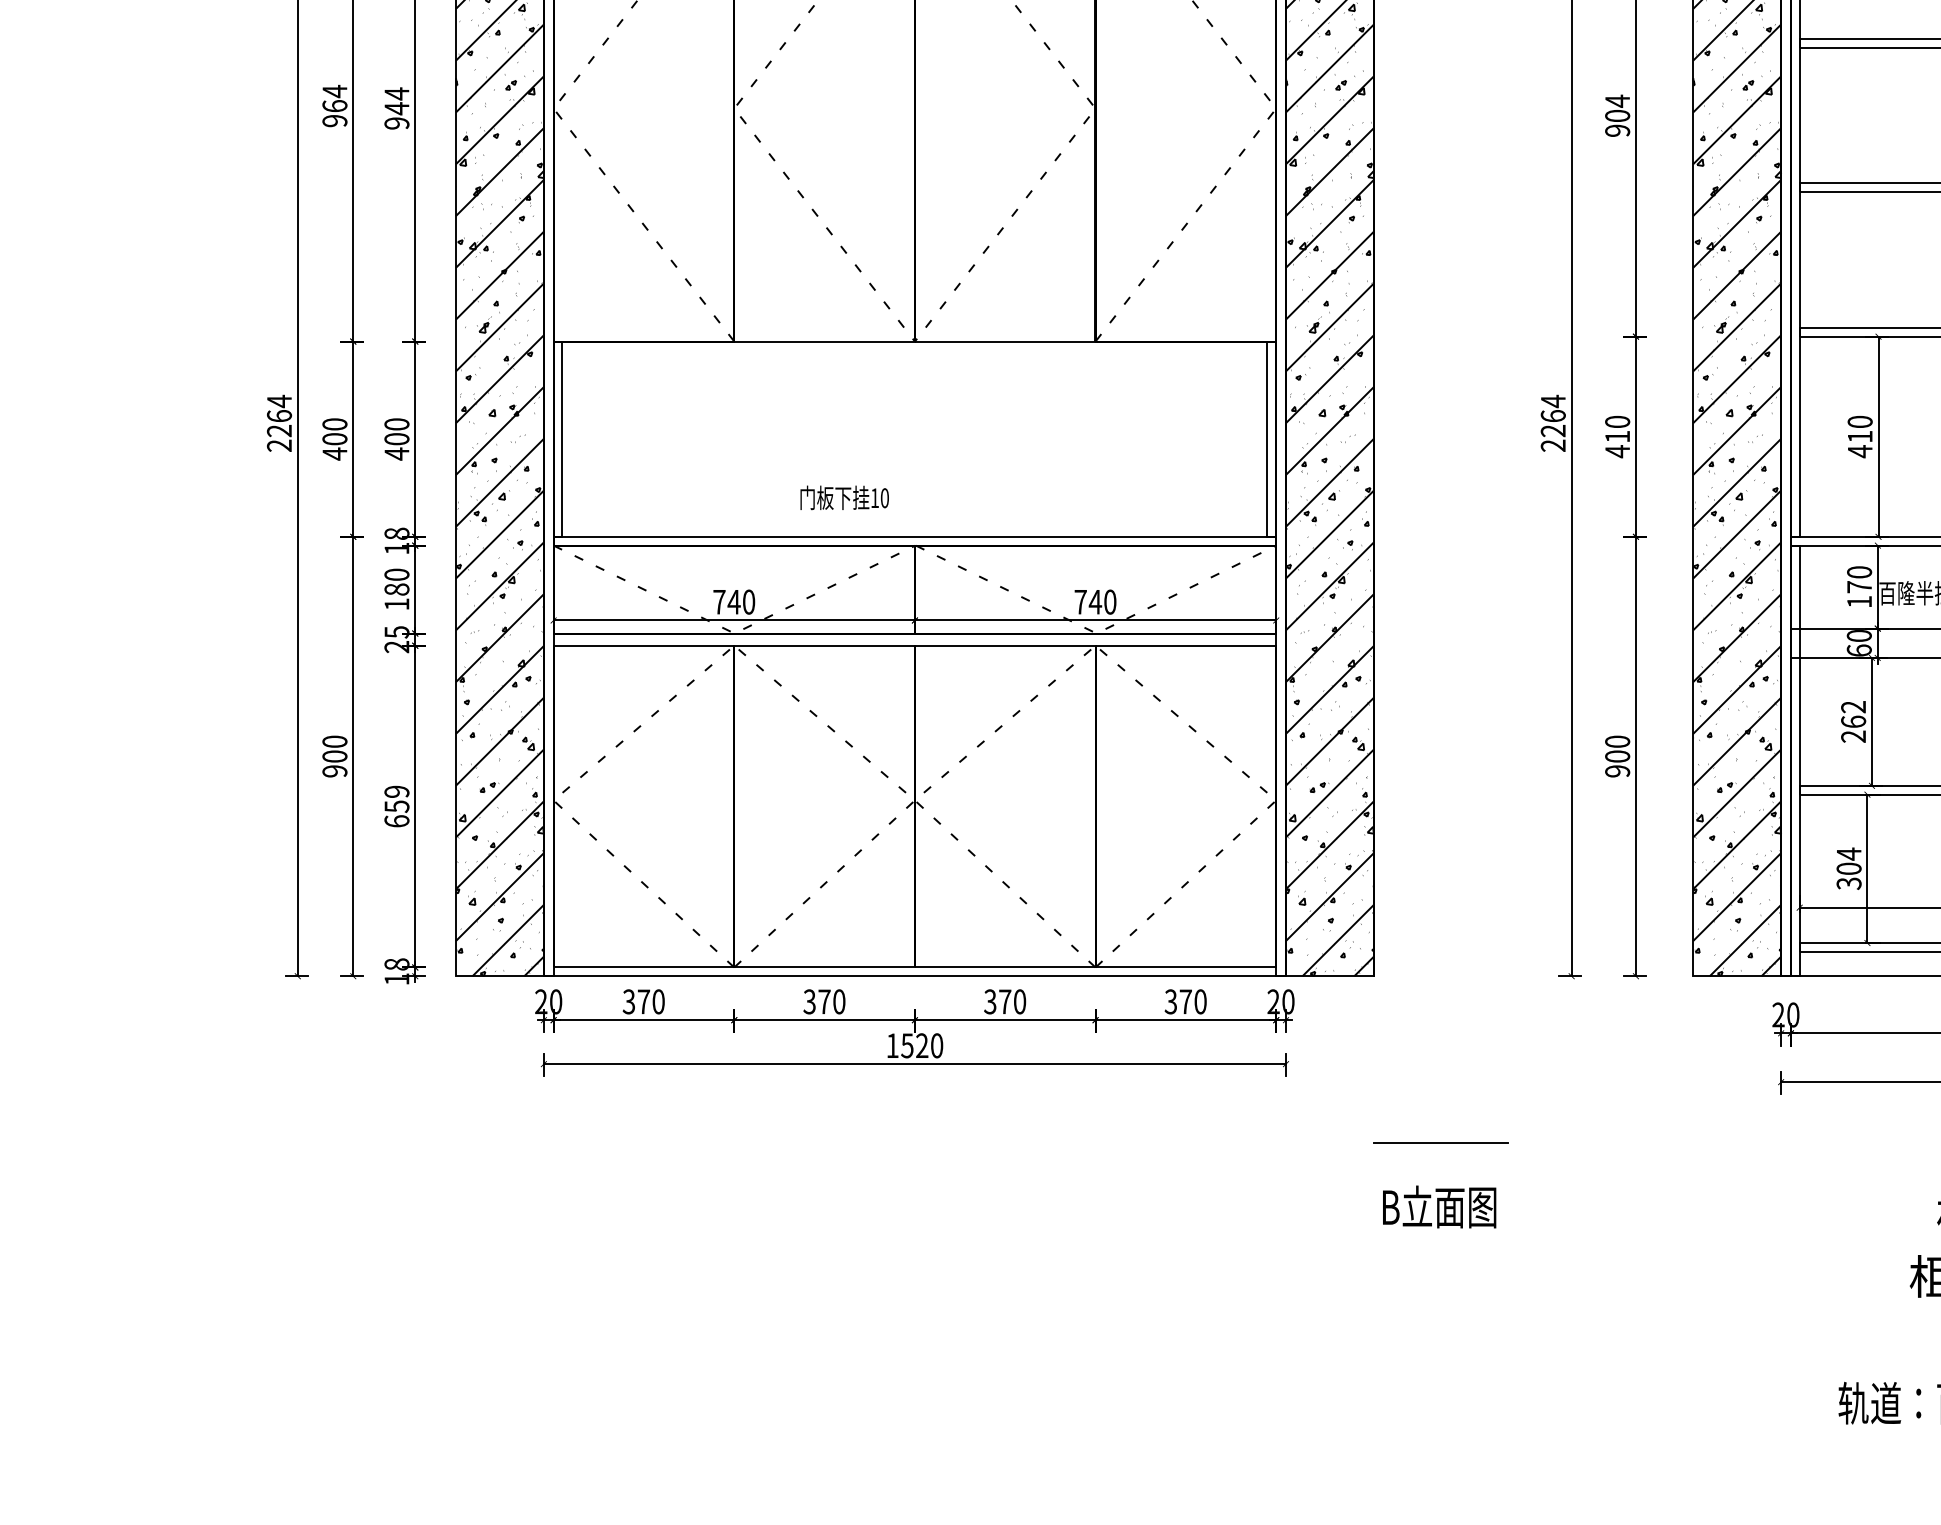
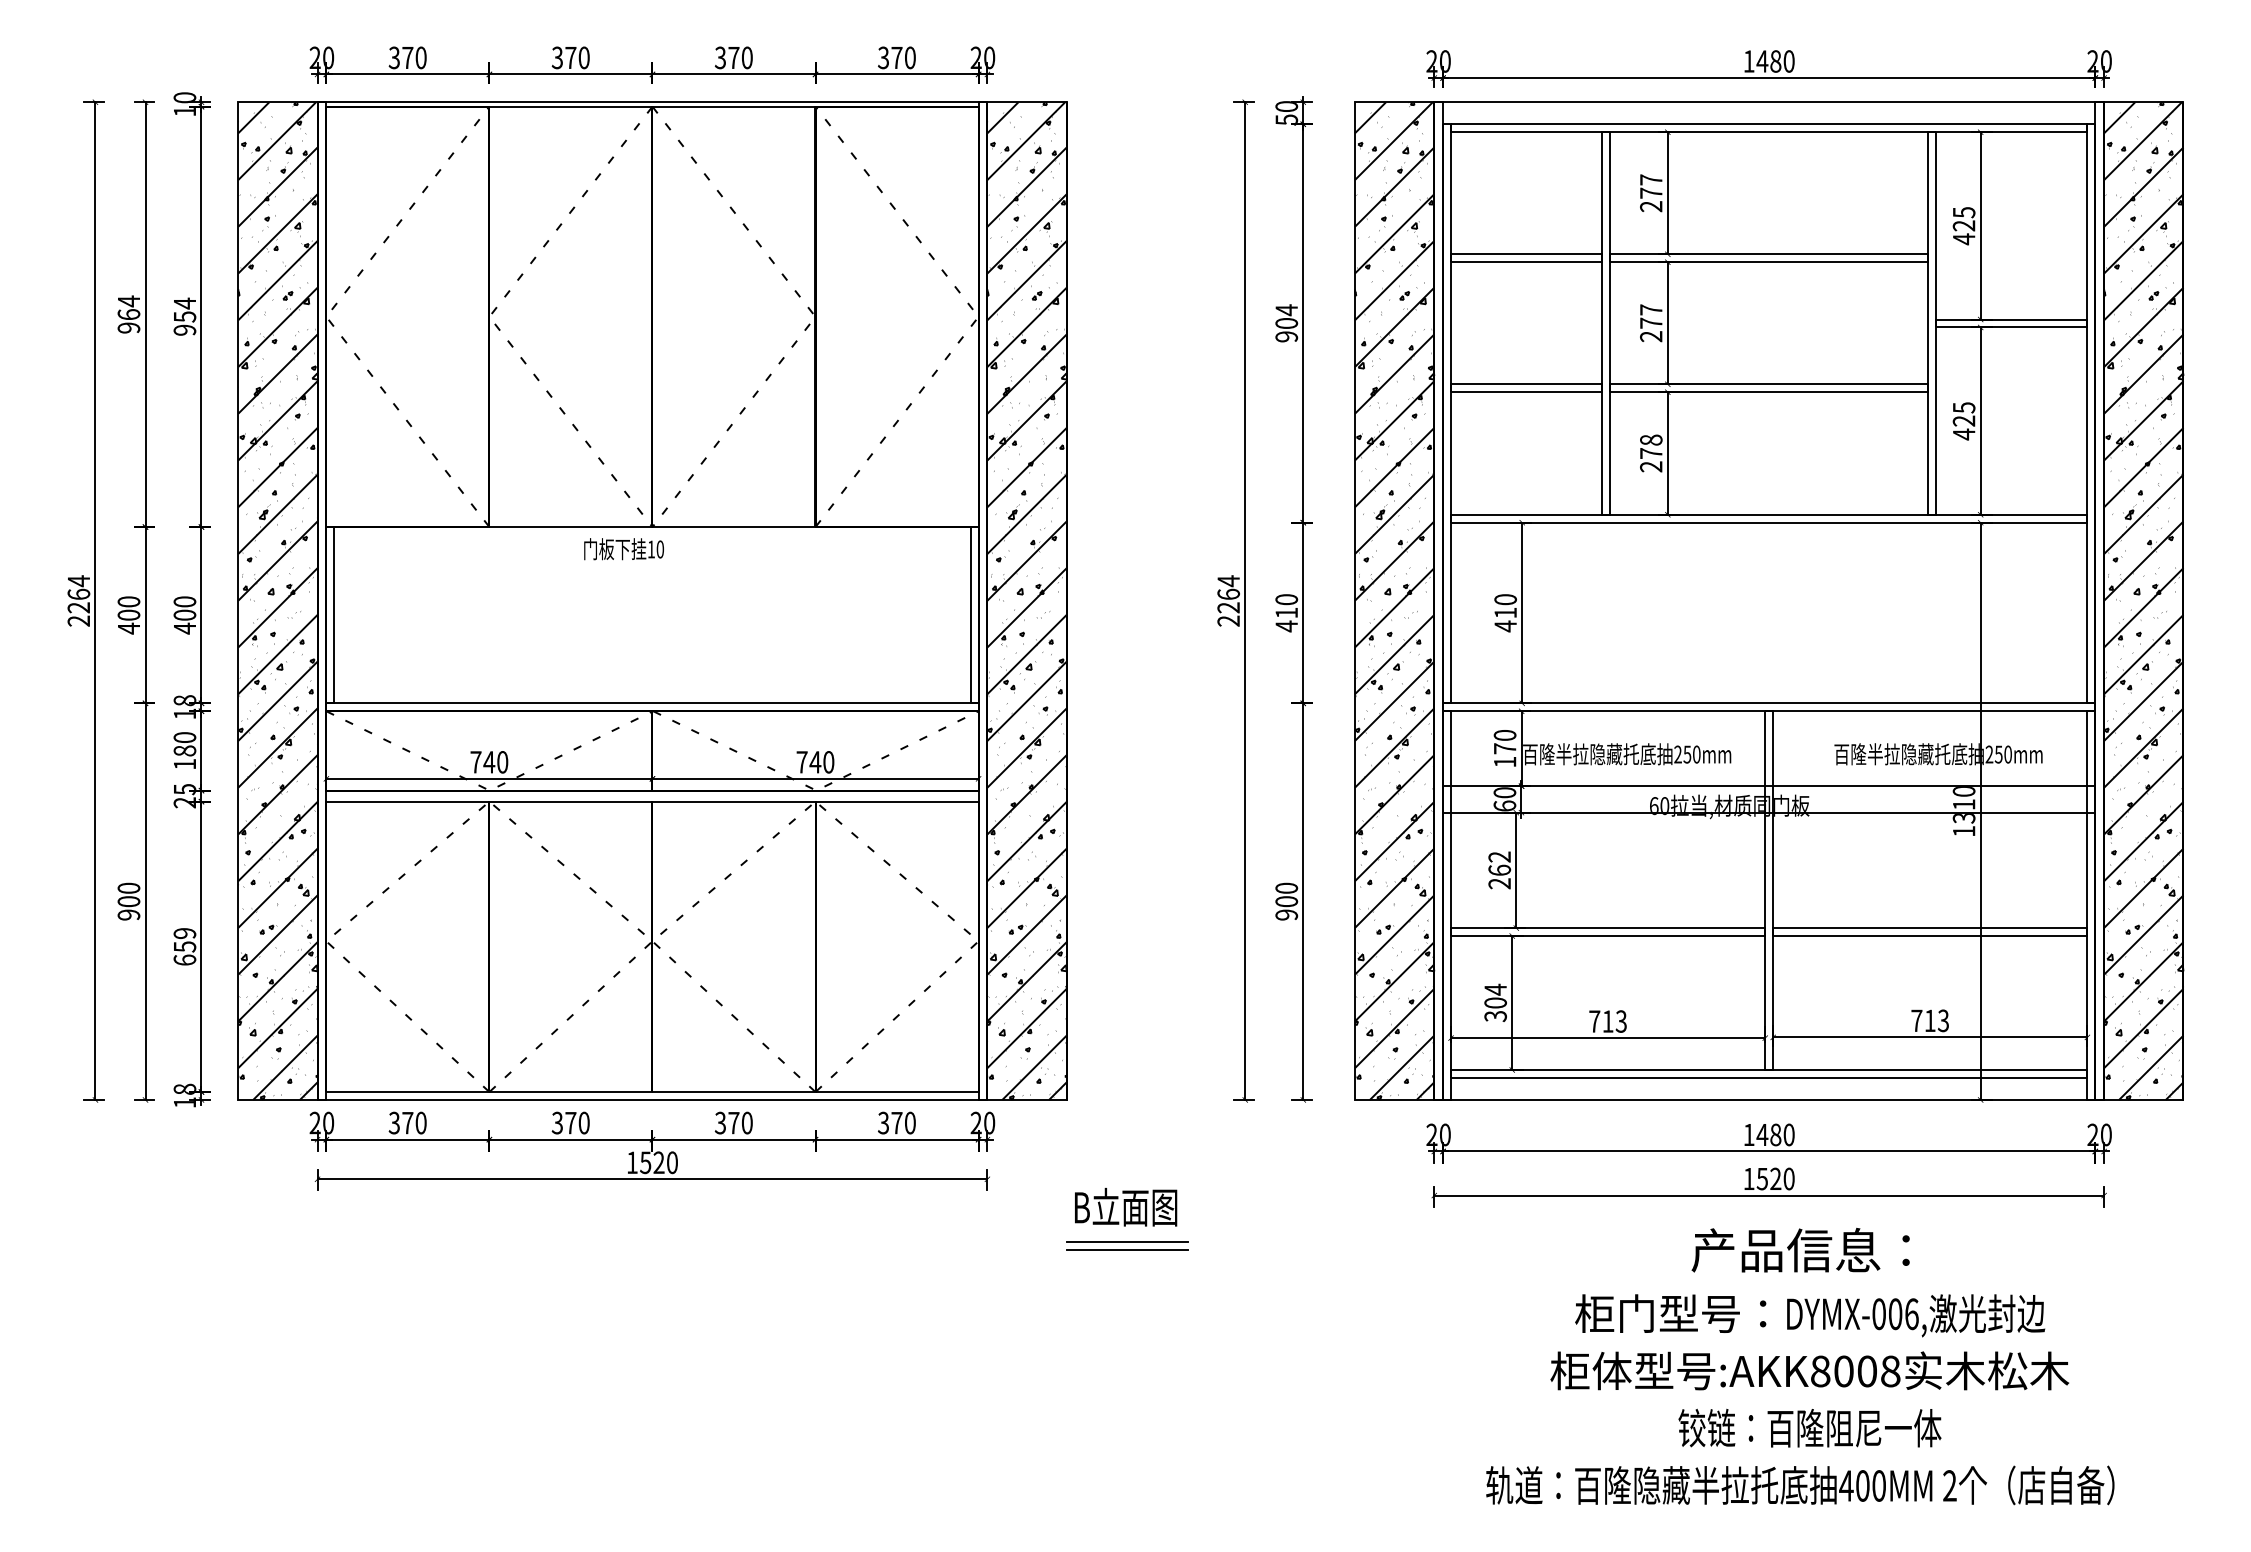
text: (397, 108) -> (185, 316), 944 -> 954
text: (844, 498) -> (623, 549), moved
line: (1440, 1133) -> (1126, 1241), added
text: (1440, 1207) -> (1126, 1207), moved

